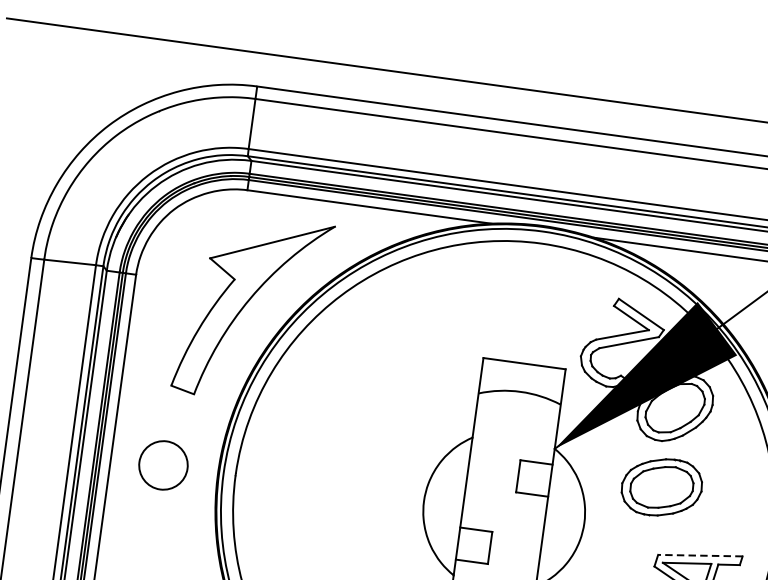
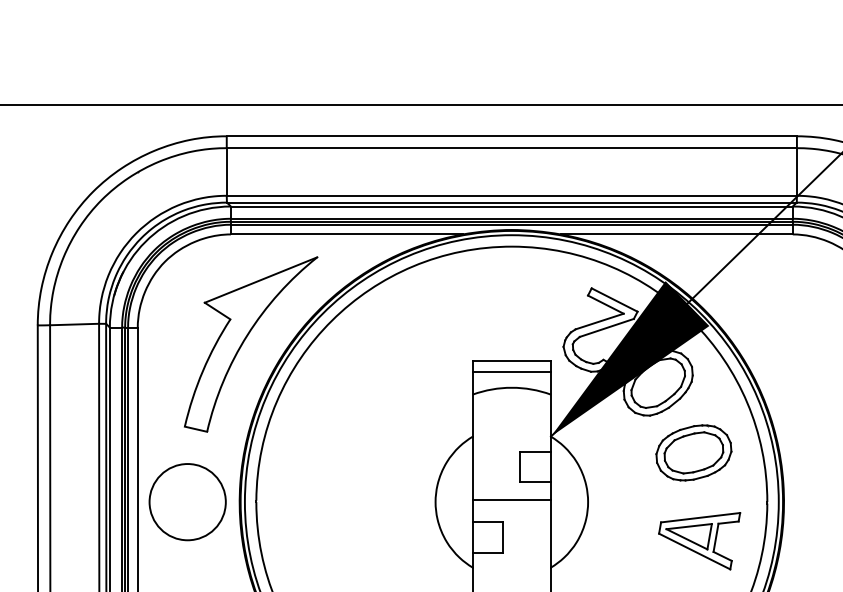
line: (522, 375) -> (511, 372), added
circle: (163, 465) -> (187, 502), size x1.67
part: (661, 486) -> (693, 452), moved
line: (504, 509) -> (511, 499), added
line: (700, 555) -> (700, 517), dashed -> solid

